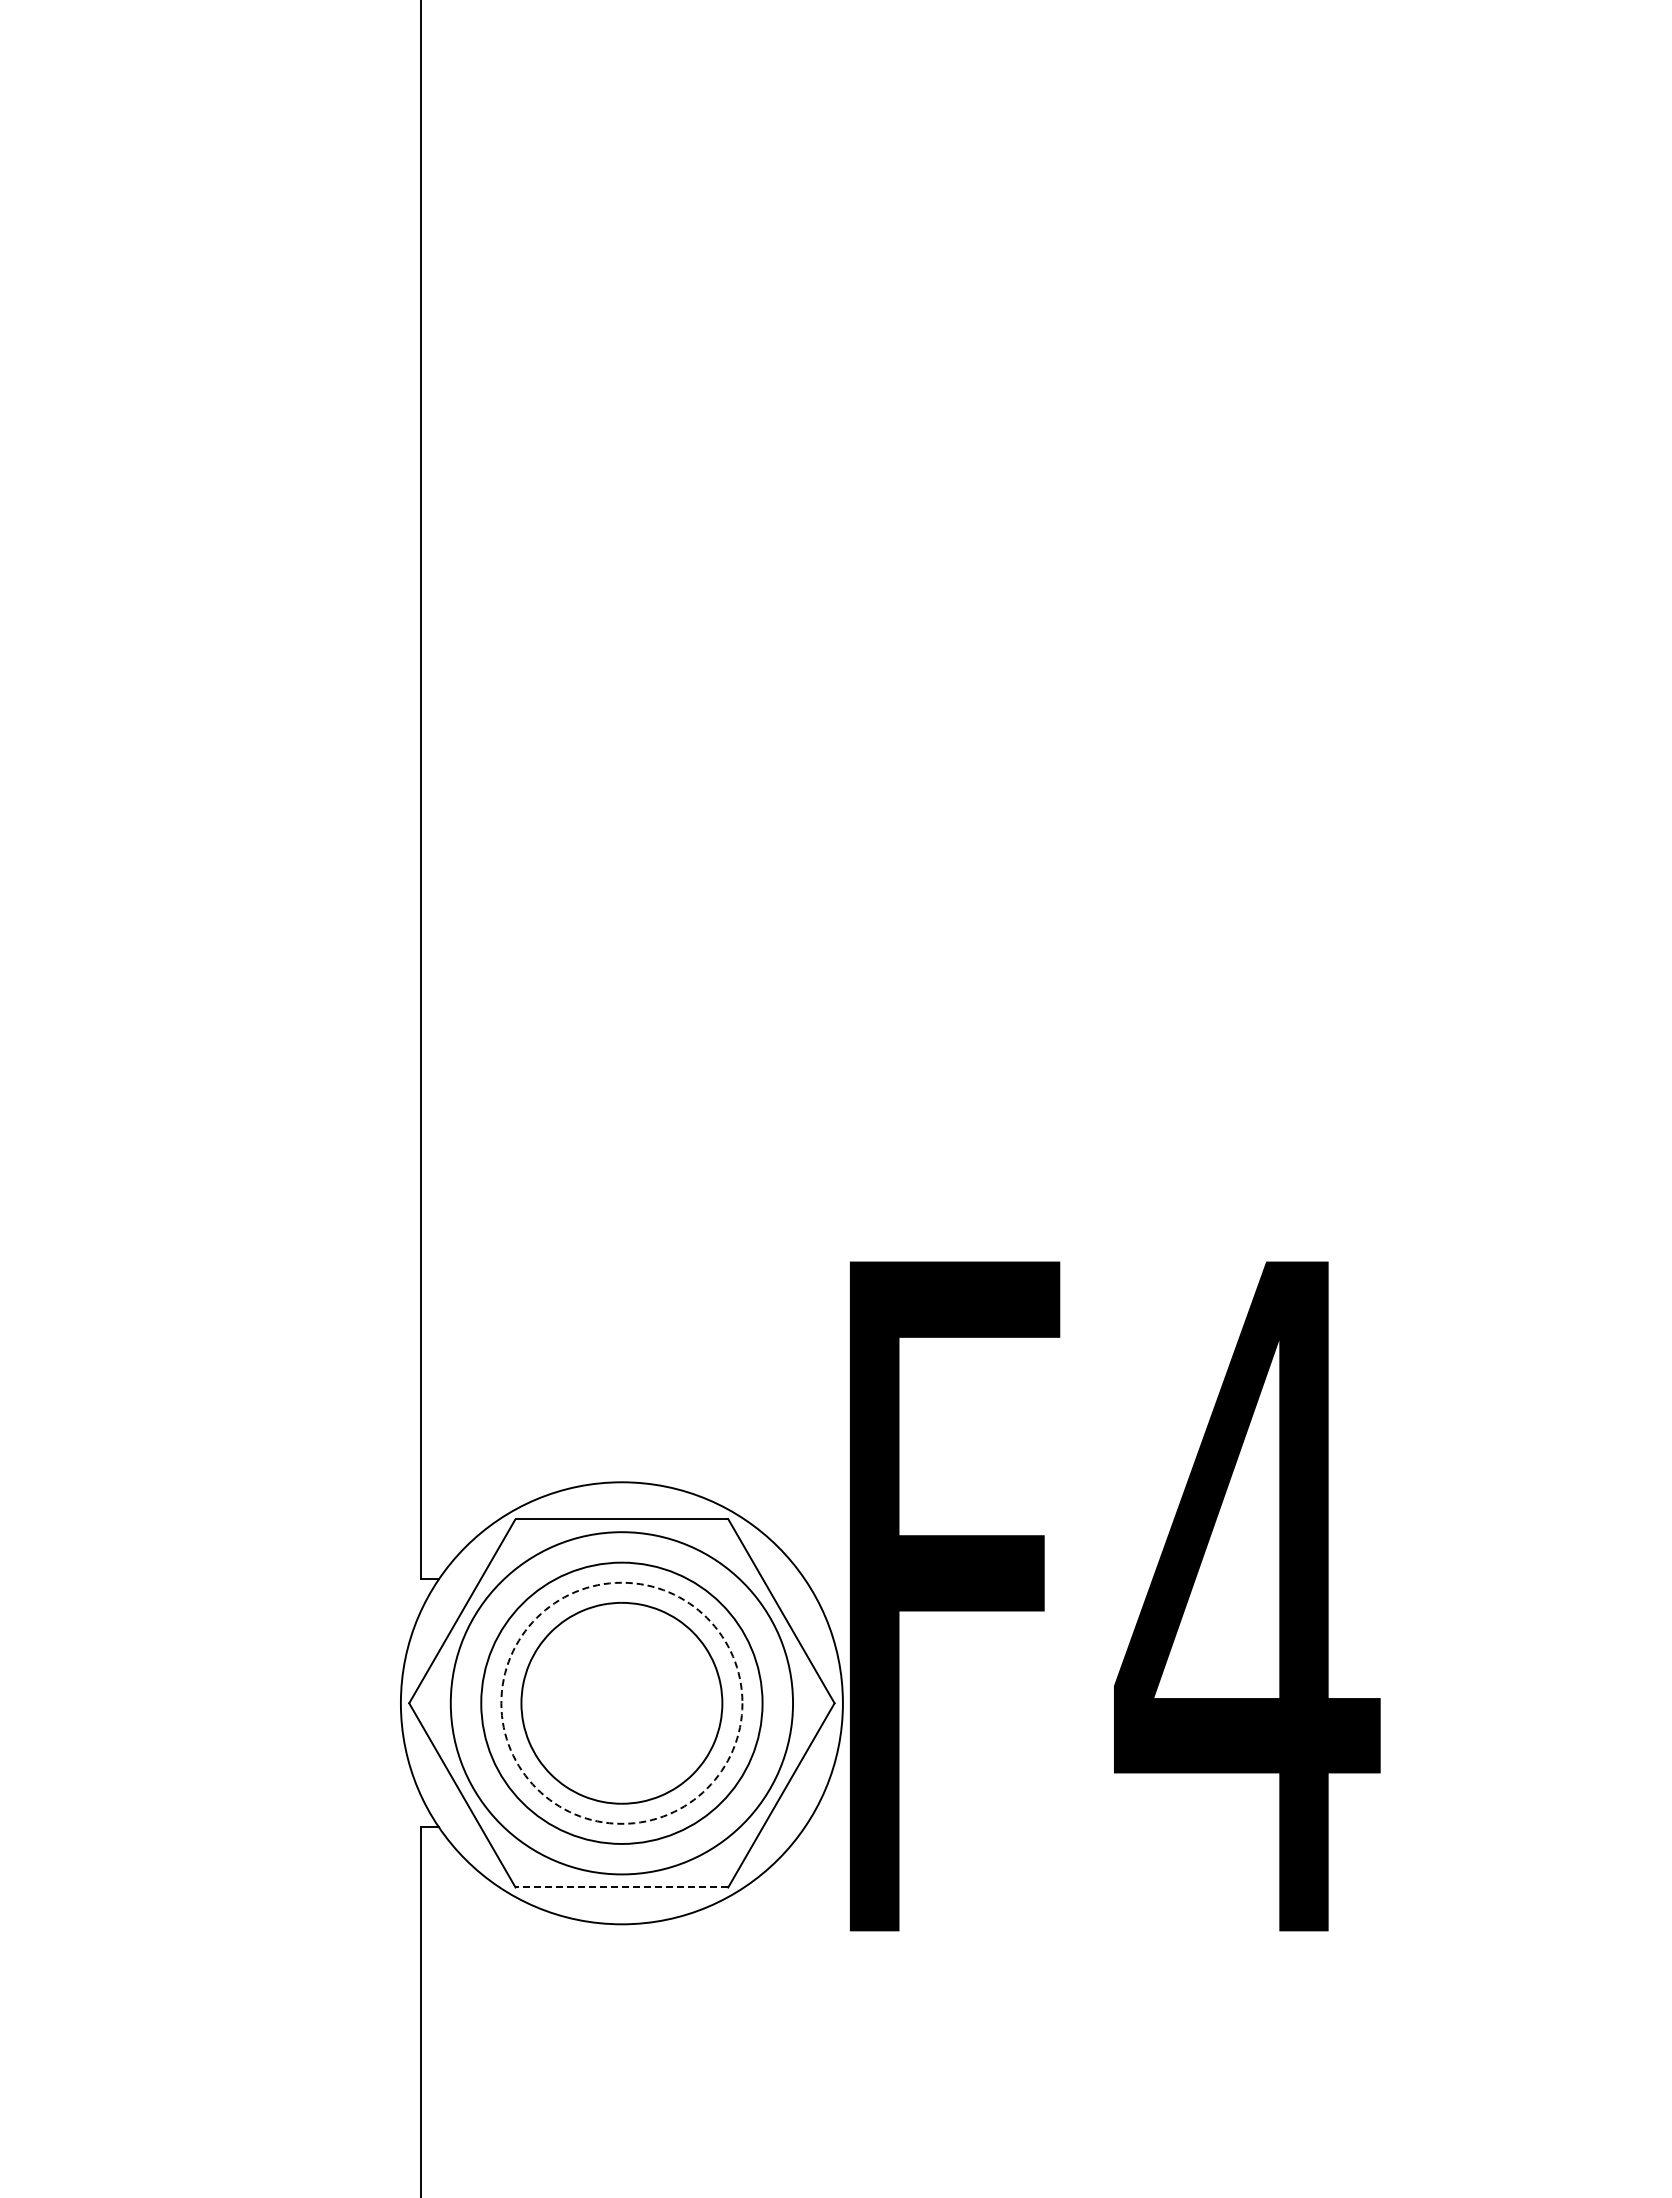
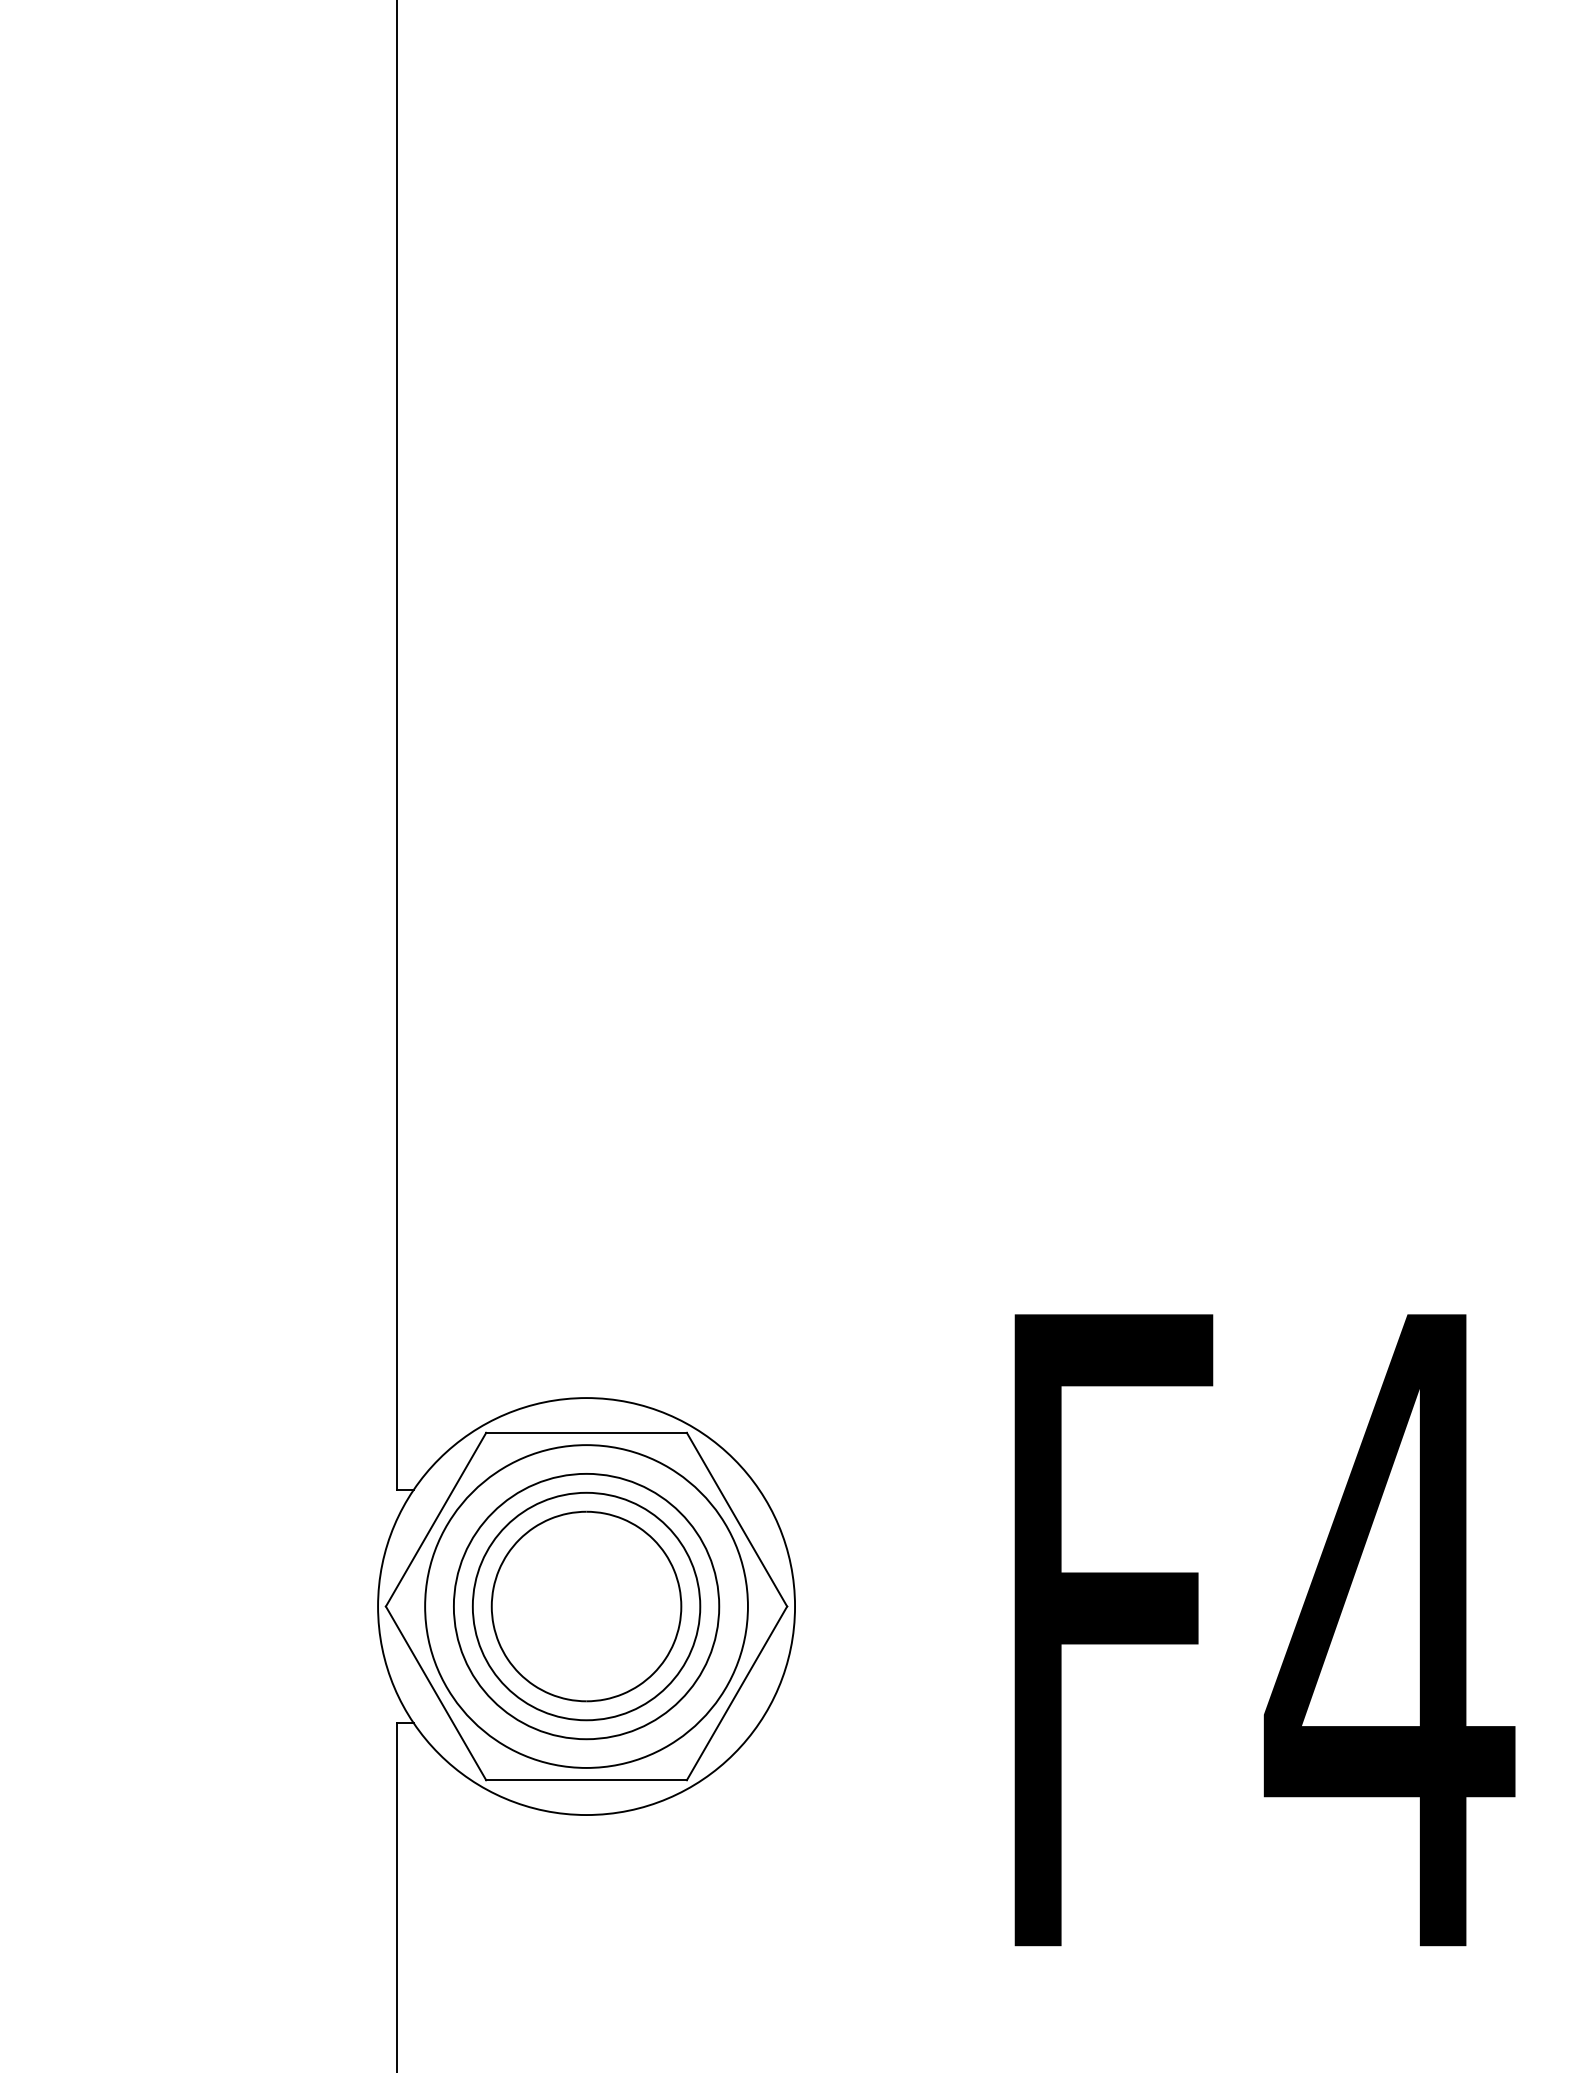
text: (1115, 1596) -> (1265, 1630), moved
circle: (621, 1702) -> (586, 1605), dashed -> solid
line: (621, 1887) -> (586, 1780), dashed -> solid

